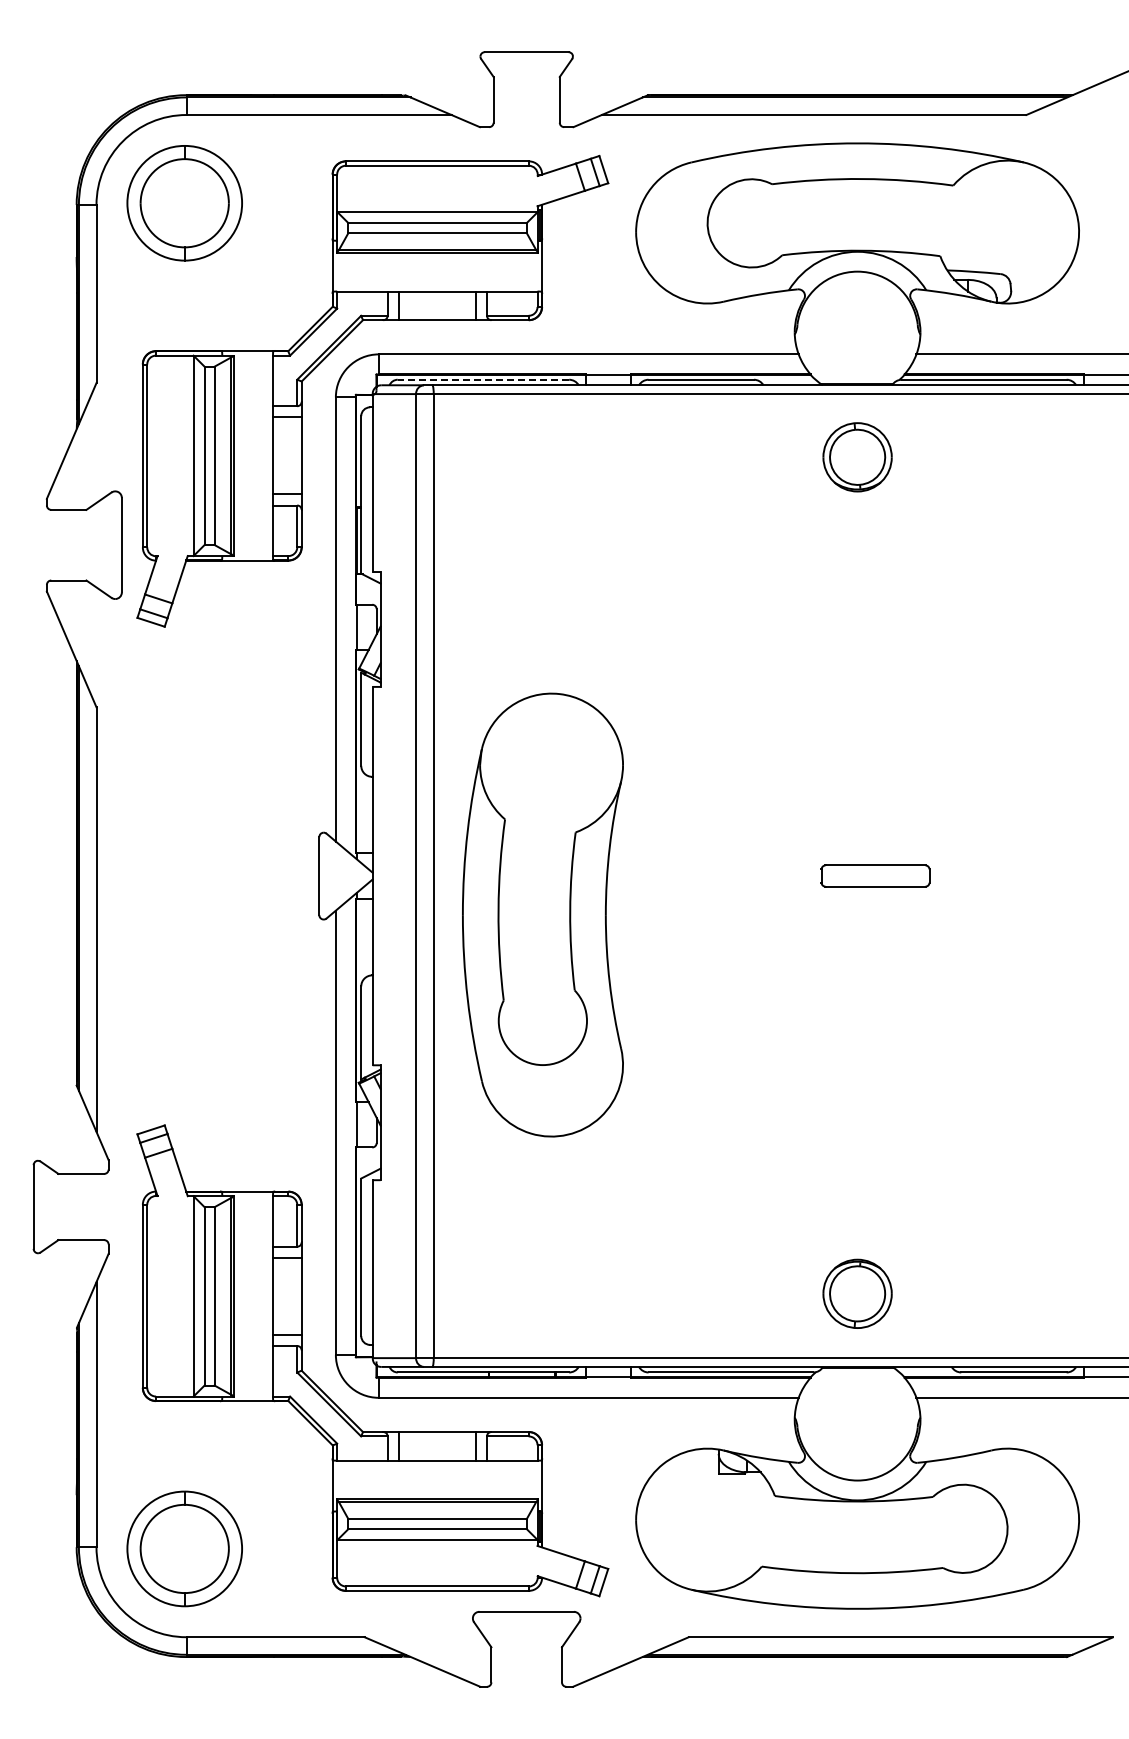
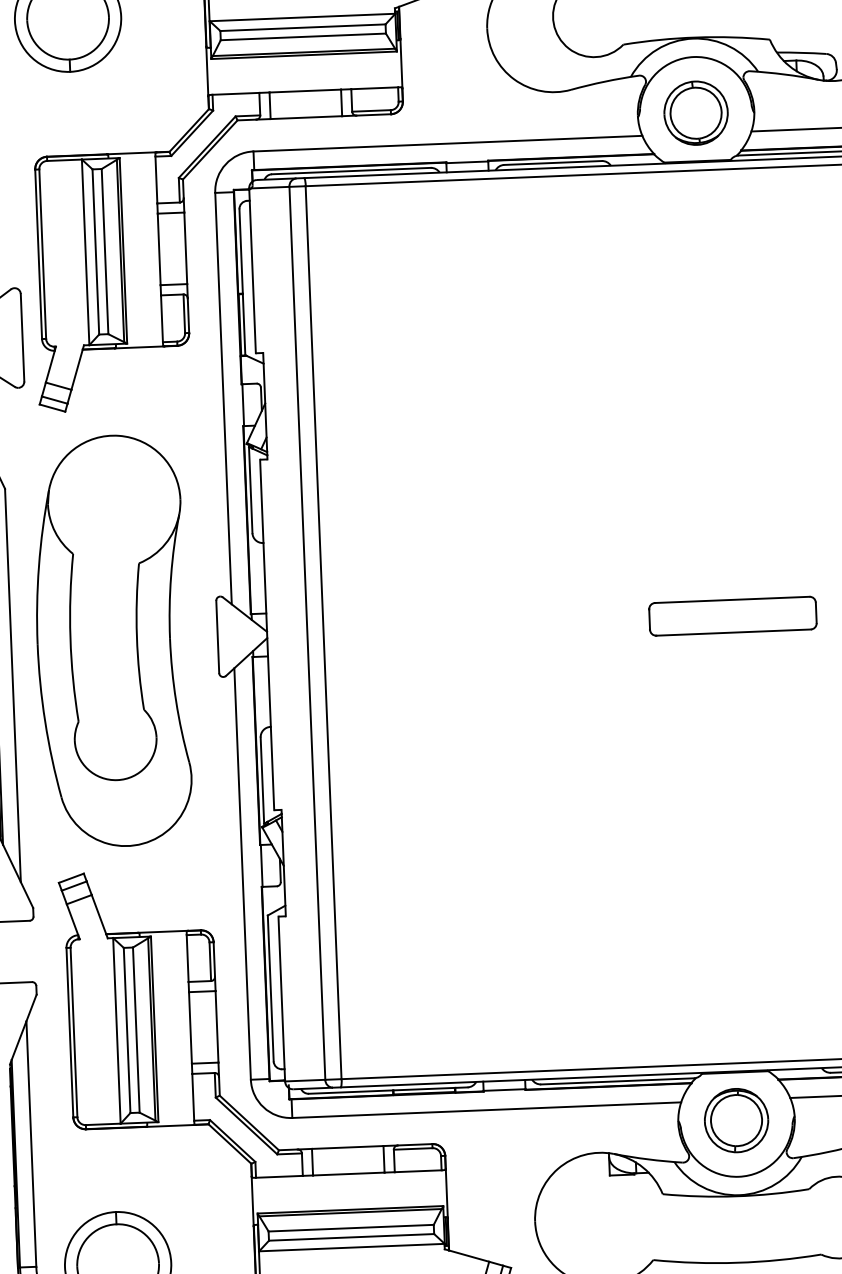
line: (483, 379) -> (351, 170), dashed -> solid
part: (857, 457) -> (696, 113), moved
part: (875, 875) -> (732, 615), size x1.67
part: (542, 914) -> (111, 640), moved
part: (857, 1293) -> (736, 1120), moved

